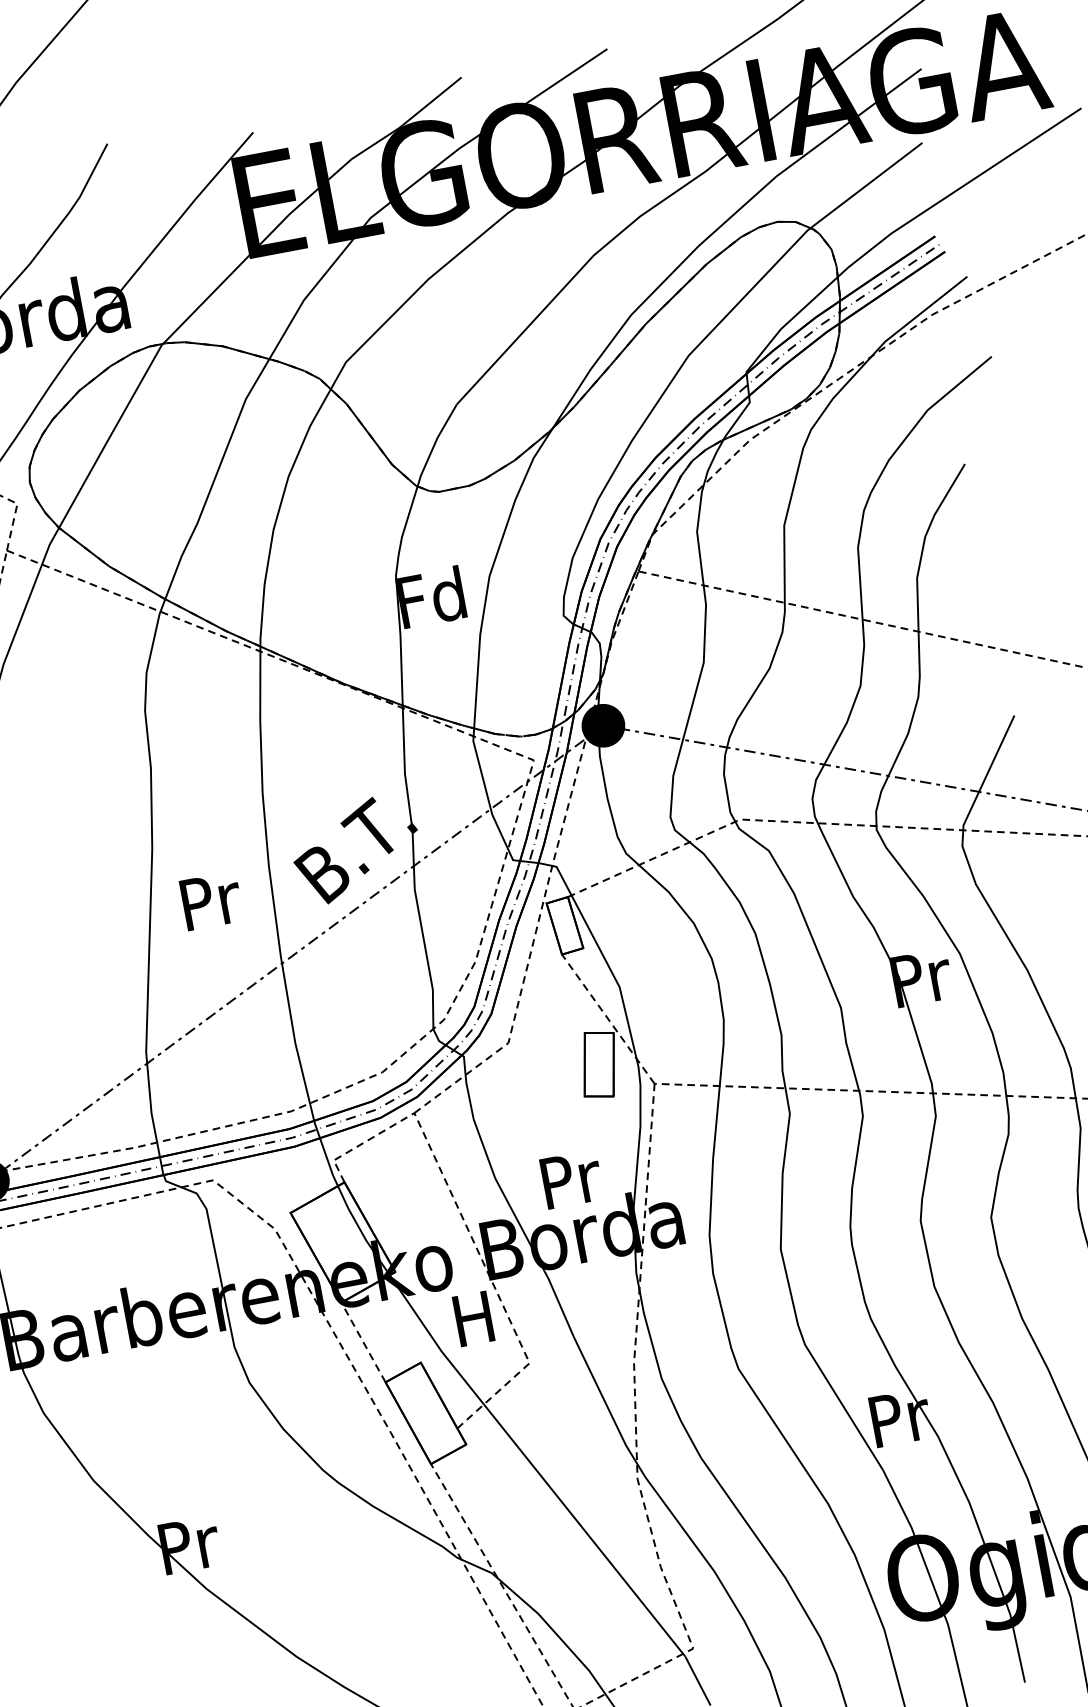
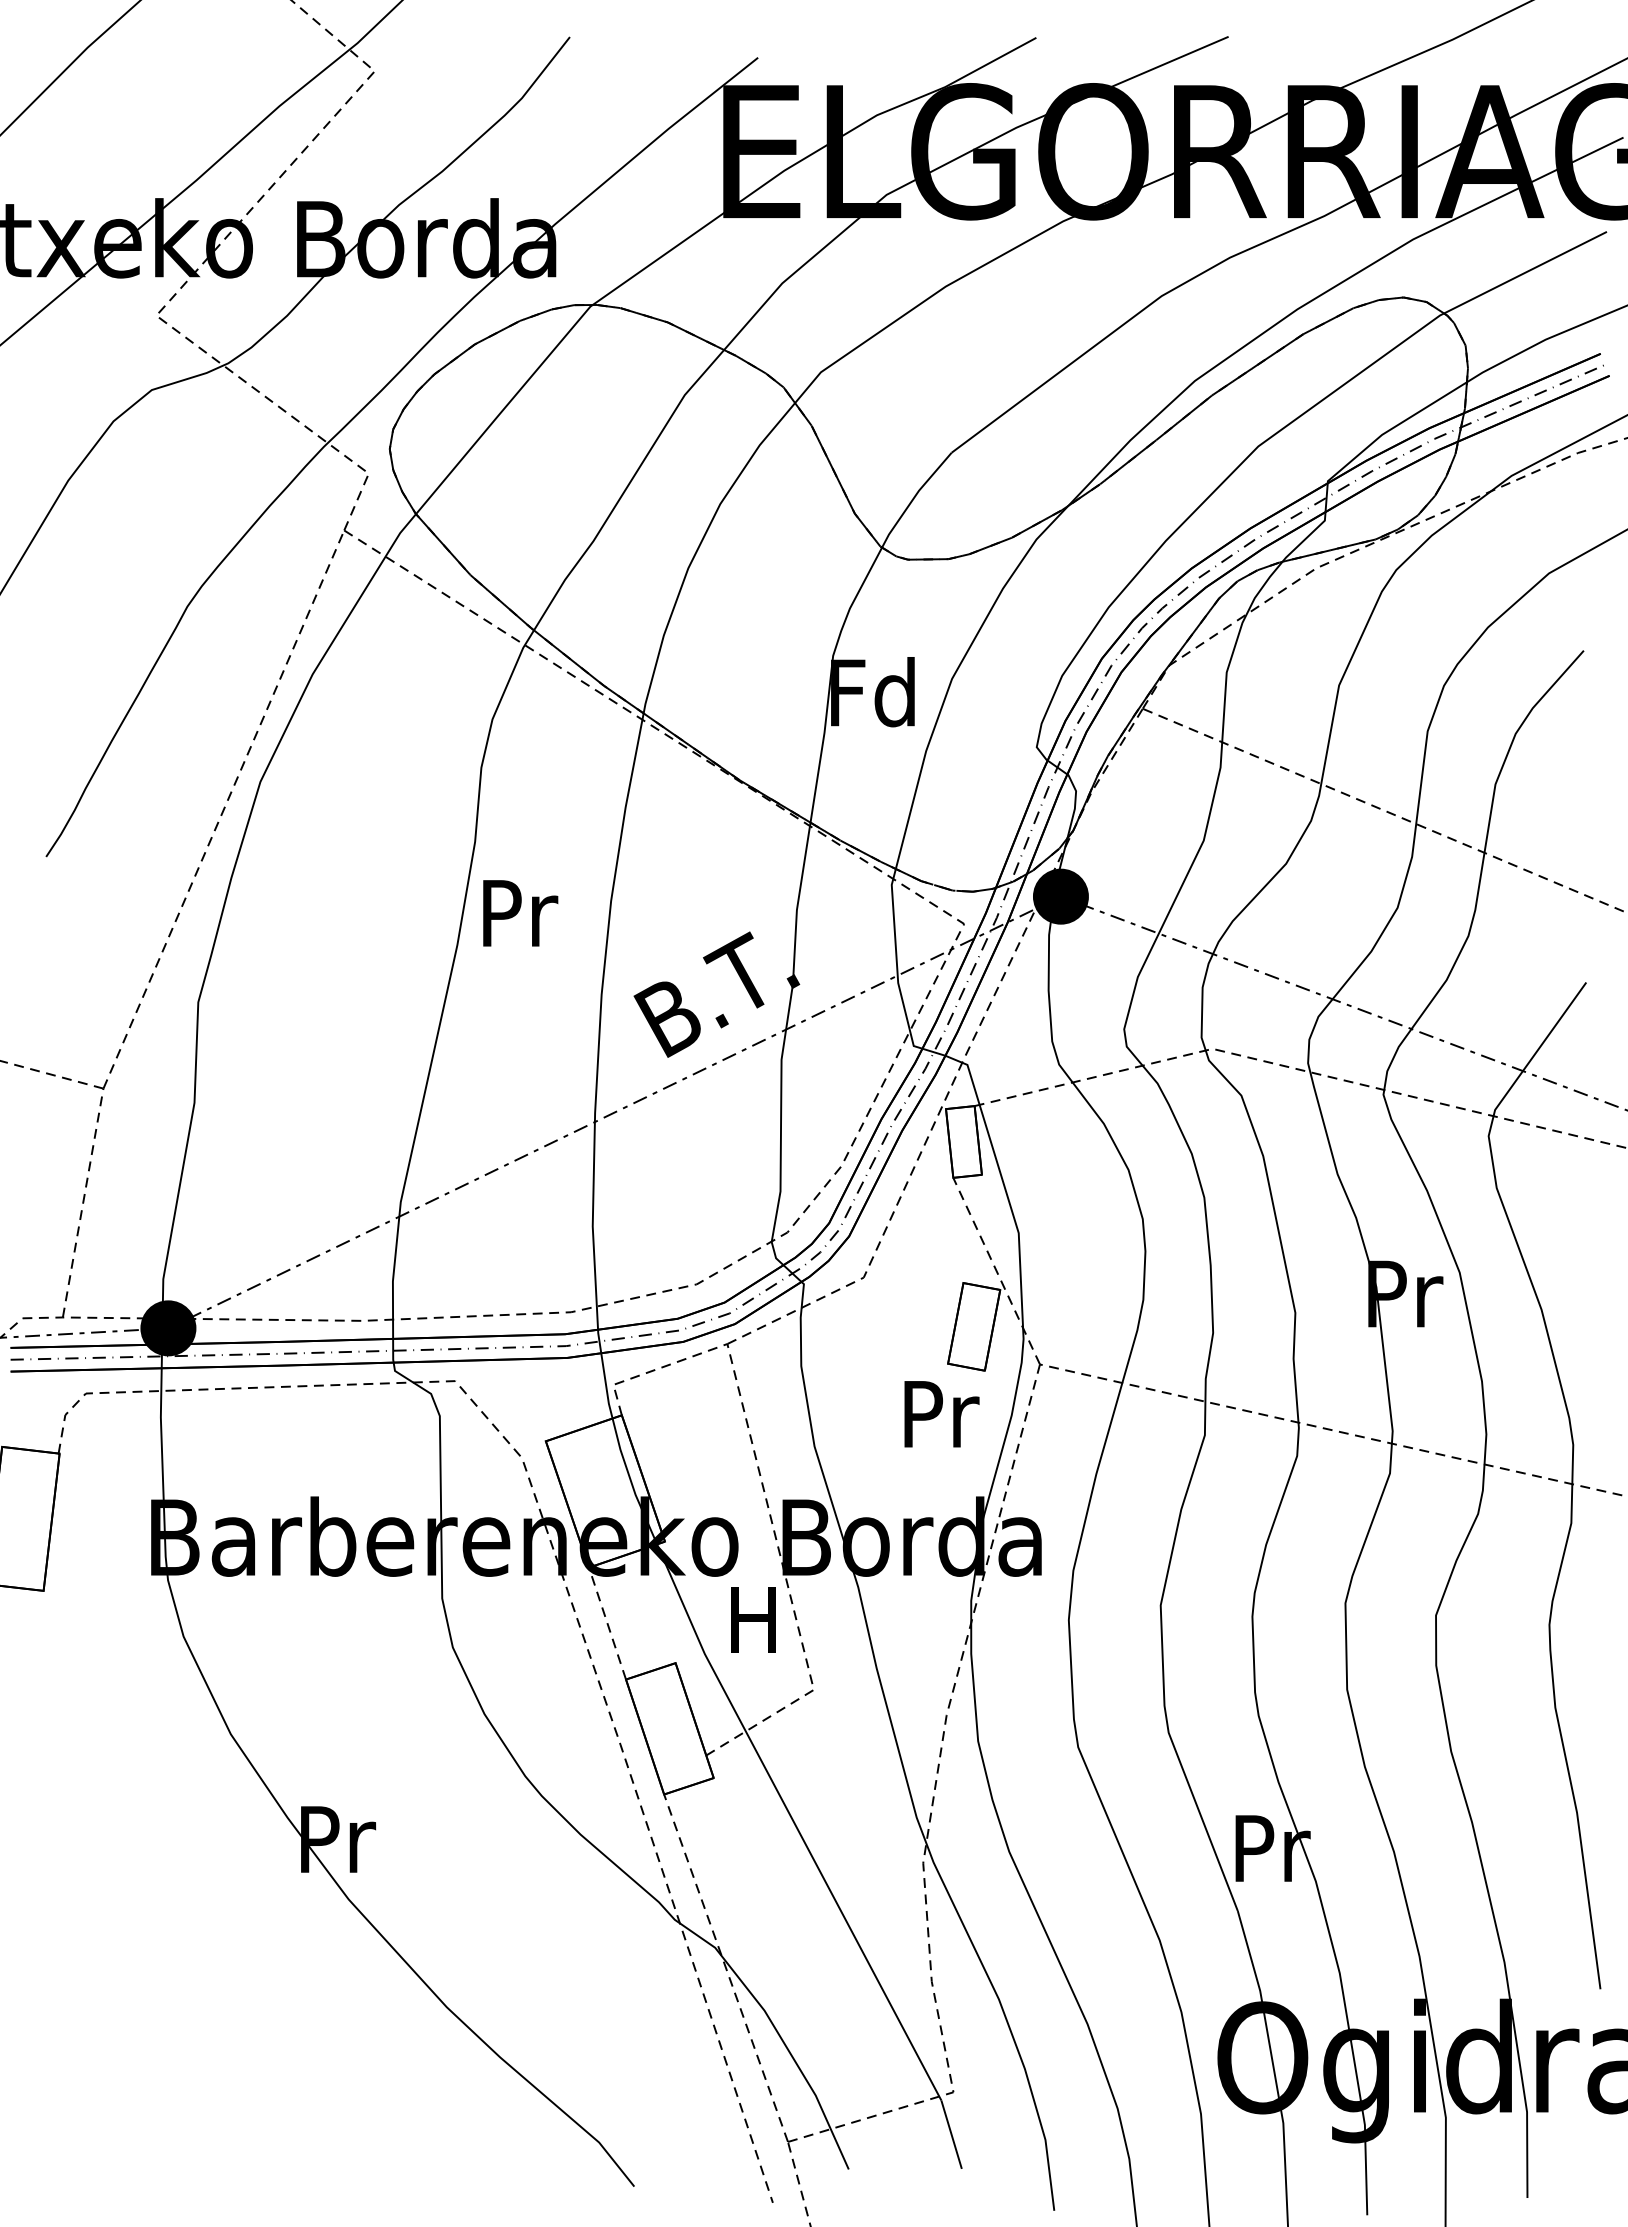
text: (211, 901) -> (520, 913), moved
text: (571, 1179) -> (941, 1414), moved

